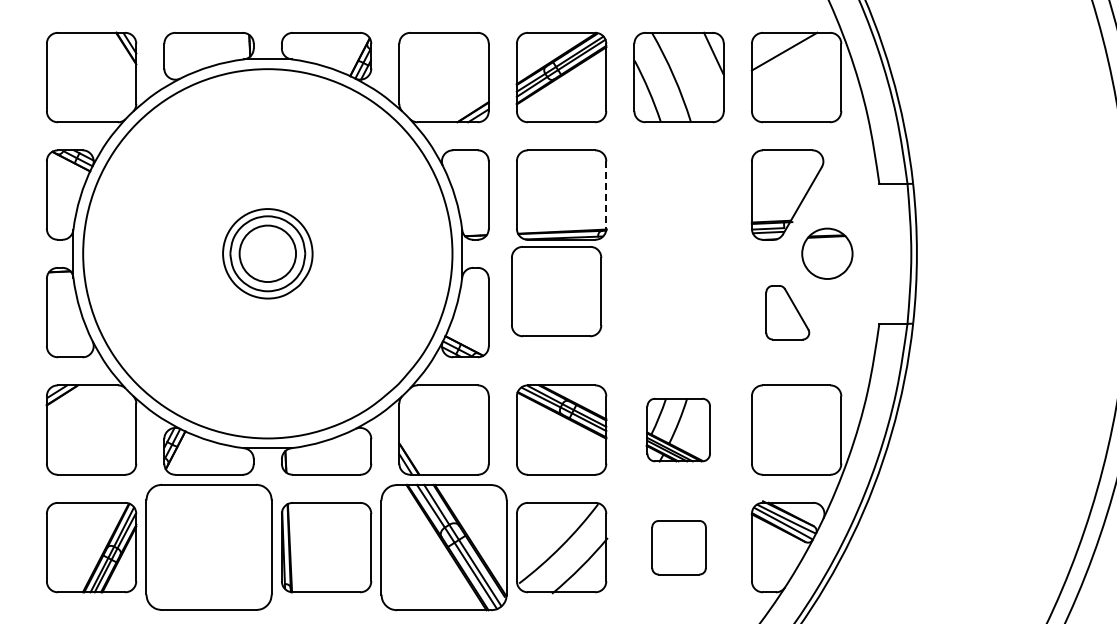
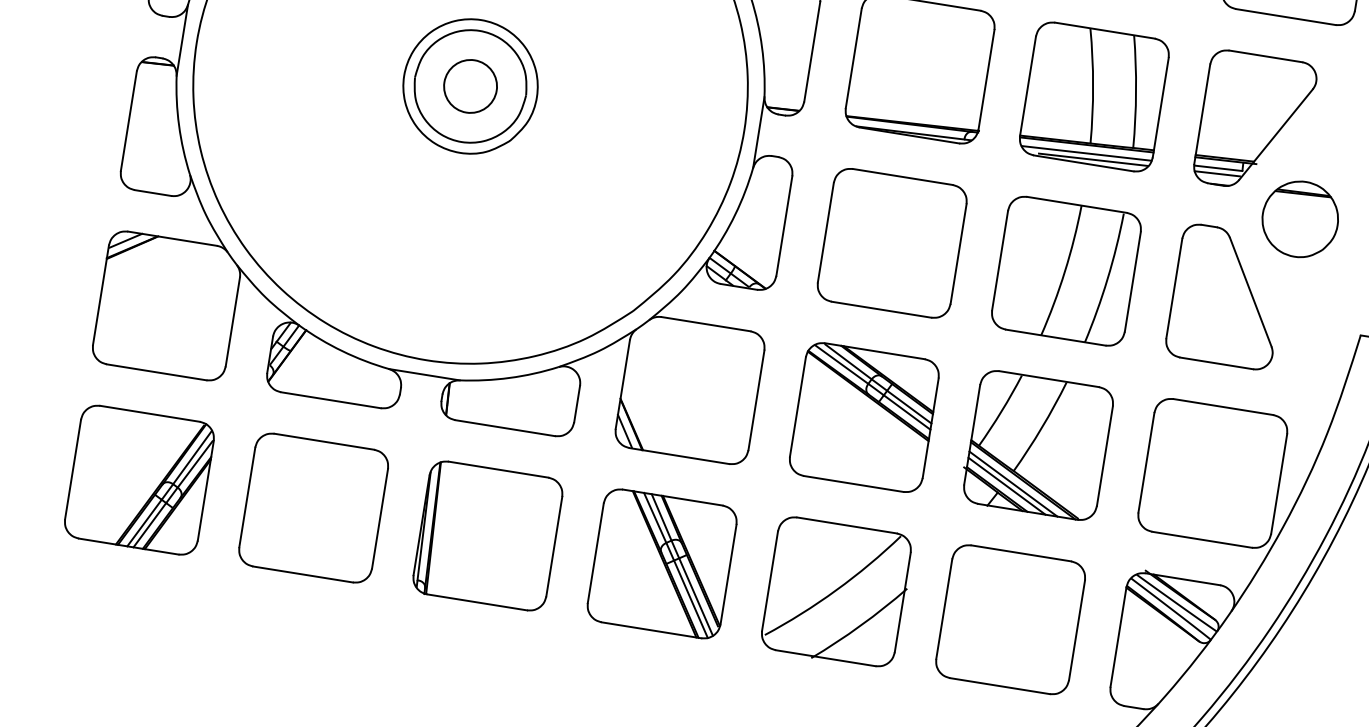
part: (678, 194) -> (1093, 96), added
line: (606, 195) -> (986, 80), dashed -> solid
circle: (267, 253) -> (470, 85), size x0.62
part: (556, 291) -> (892, 243), moved
part: (678, 312) -> (1065, 271), added
part: (787, 312) -> (1227, 296), size x1.67
part: (677, 429) -> (1036, 444), size x1.43
part: (208, 547) -> (312, 507), size x0.71
part: (443, 547) -> (661, 563), size x0.71
part: (678, 547) -> (1009, 619), size x1.67

